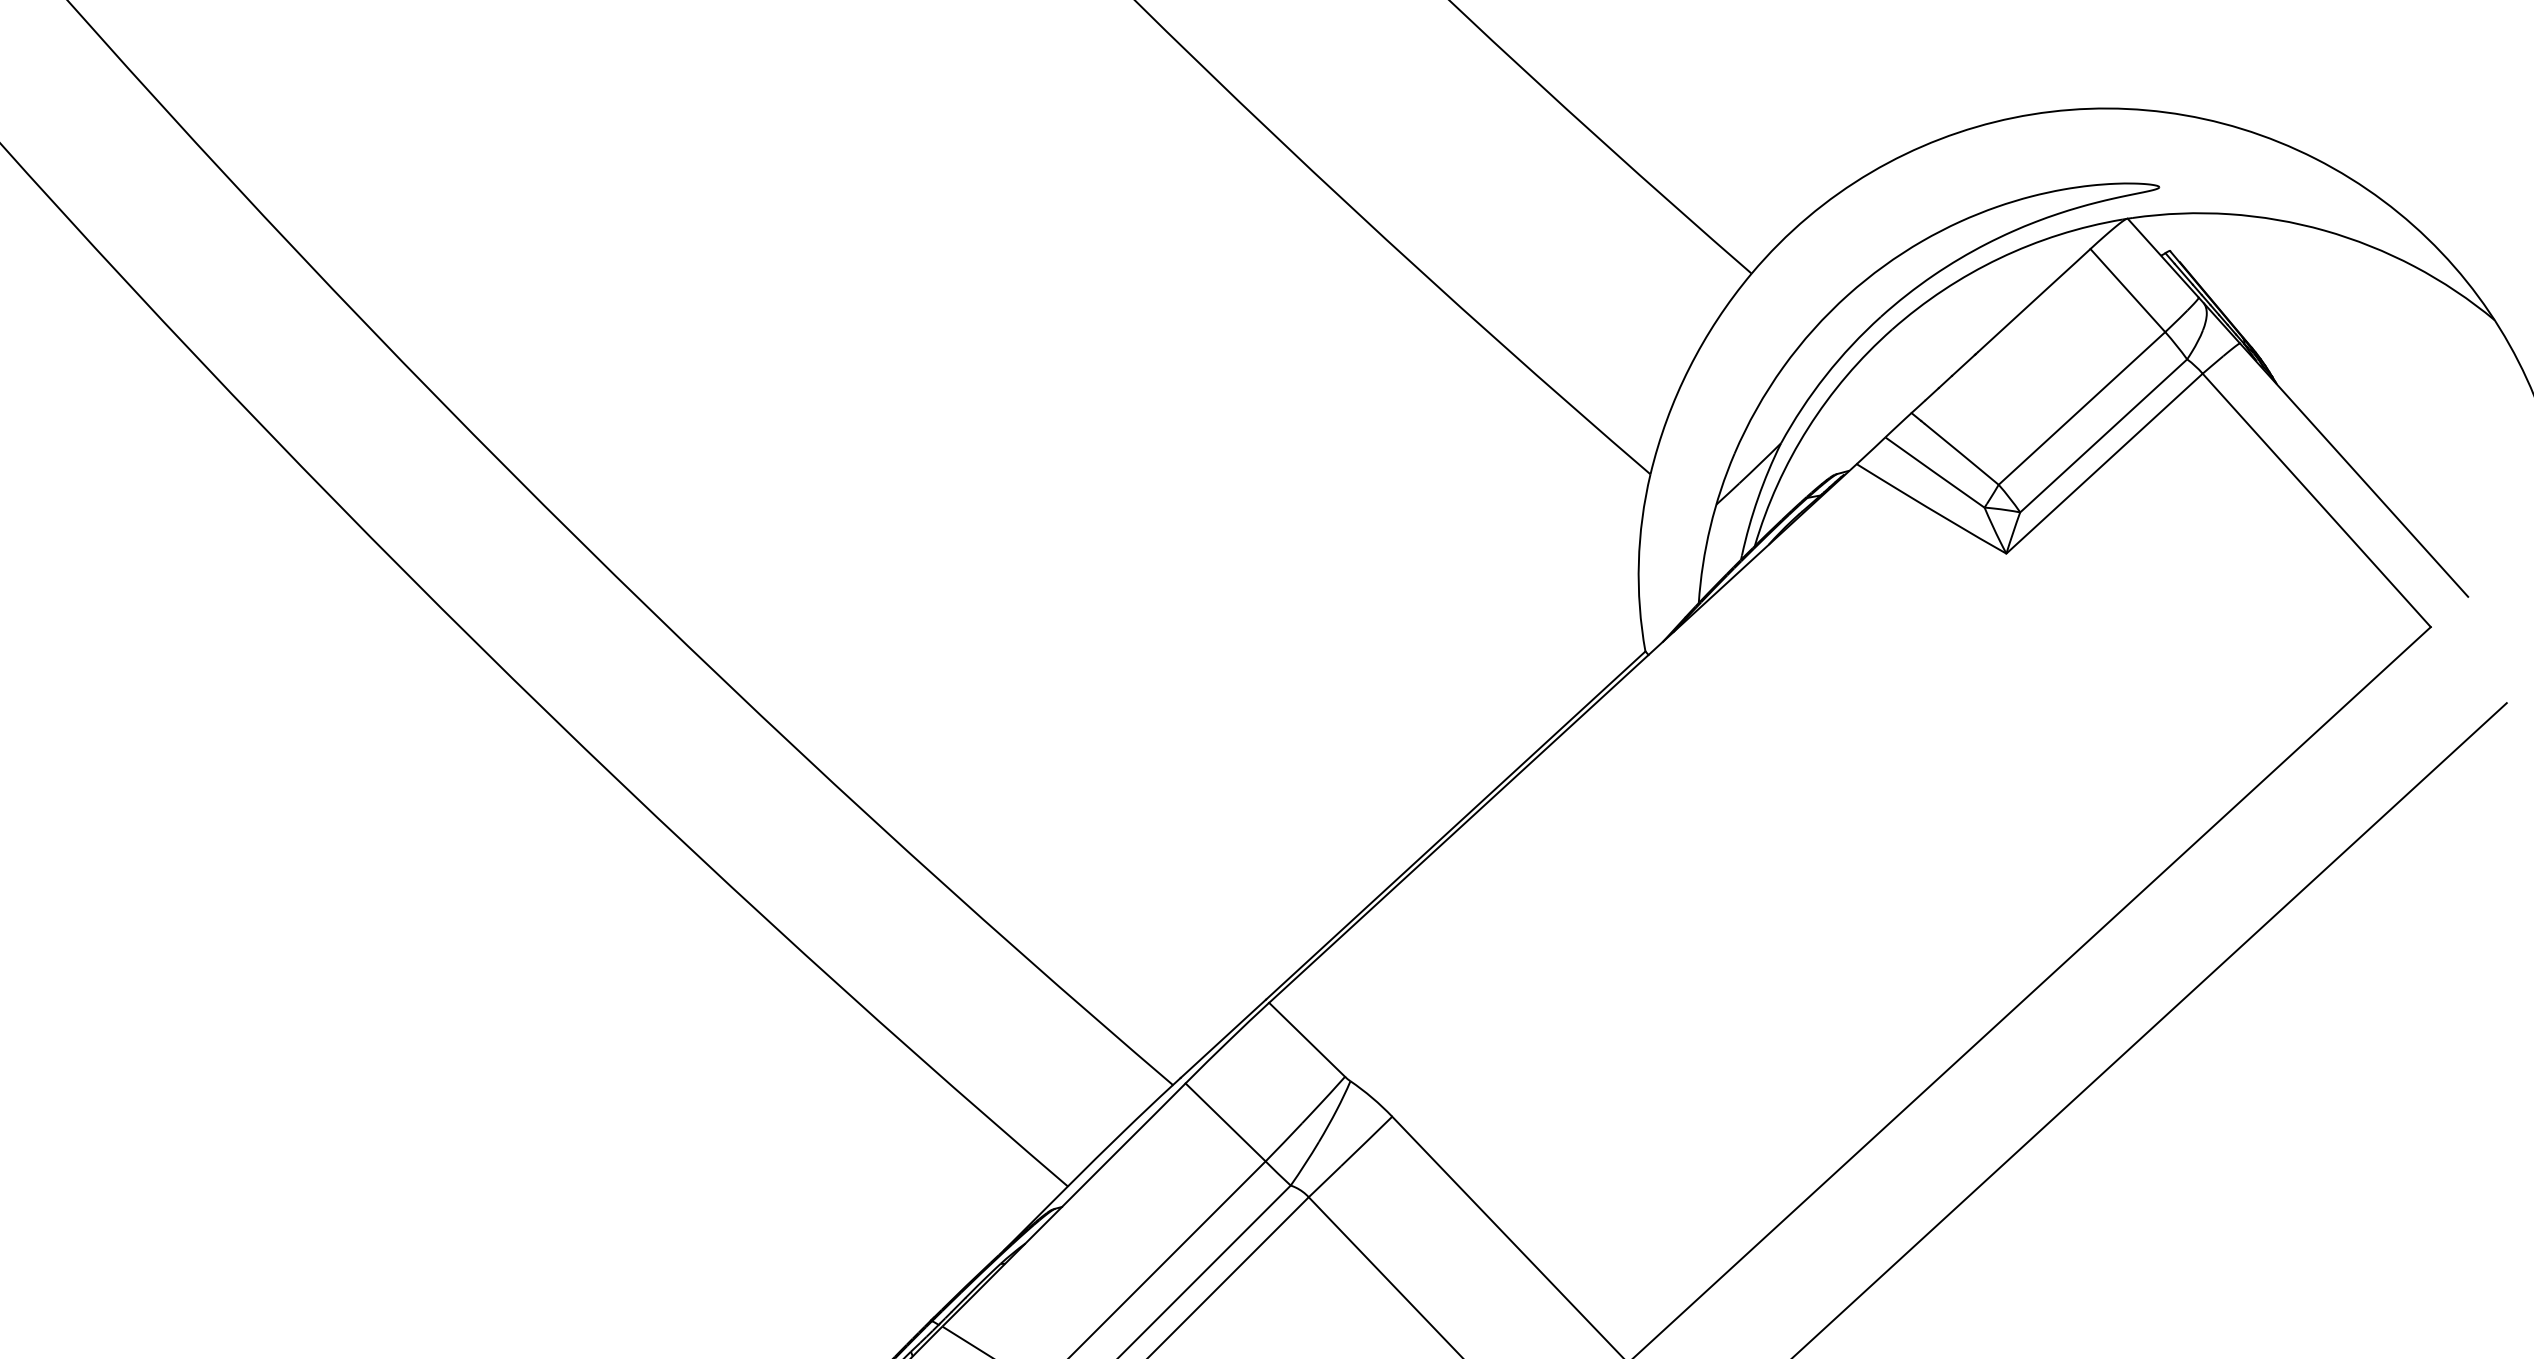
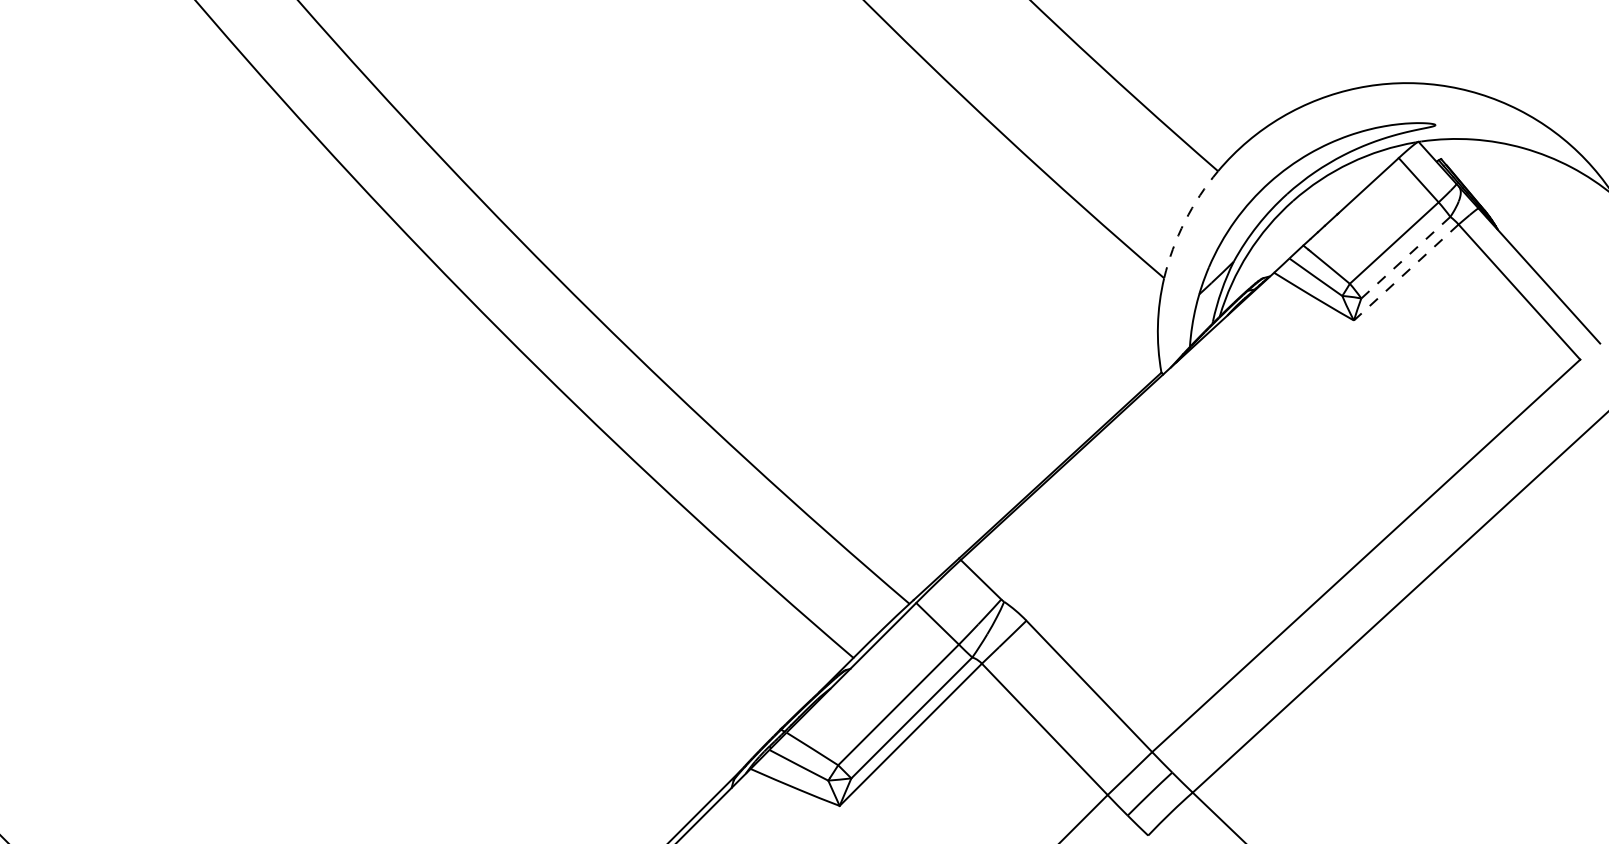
arc: (1688, 367) -> (1184, 221), solid -> dashed
line: (2104, 435) -> (1406, 257), solid -> dashed
line: (2104, 463) -> (1406, 272), solid -> dashed

